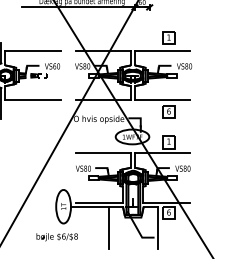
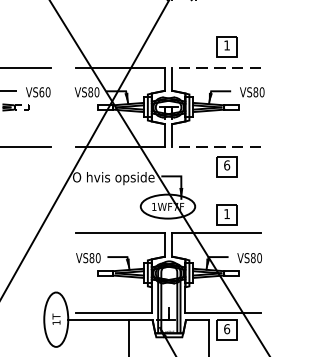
line: (162, 51) -> (216, 68), solid -> dashed
line: (162, 100) -> (216, 147), solid -> dashed

